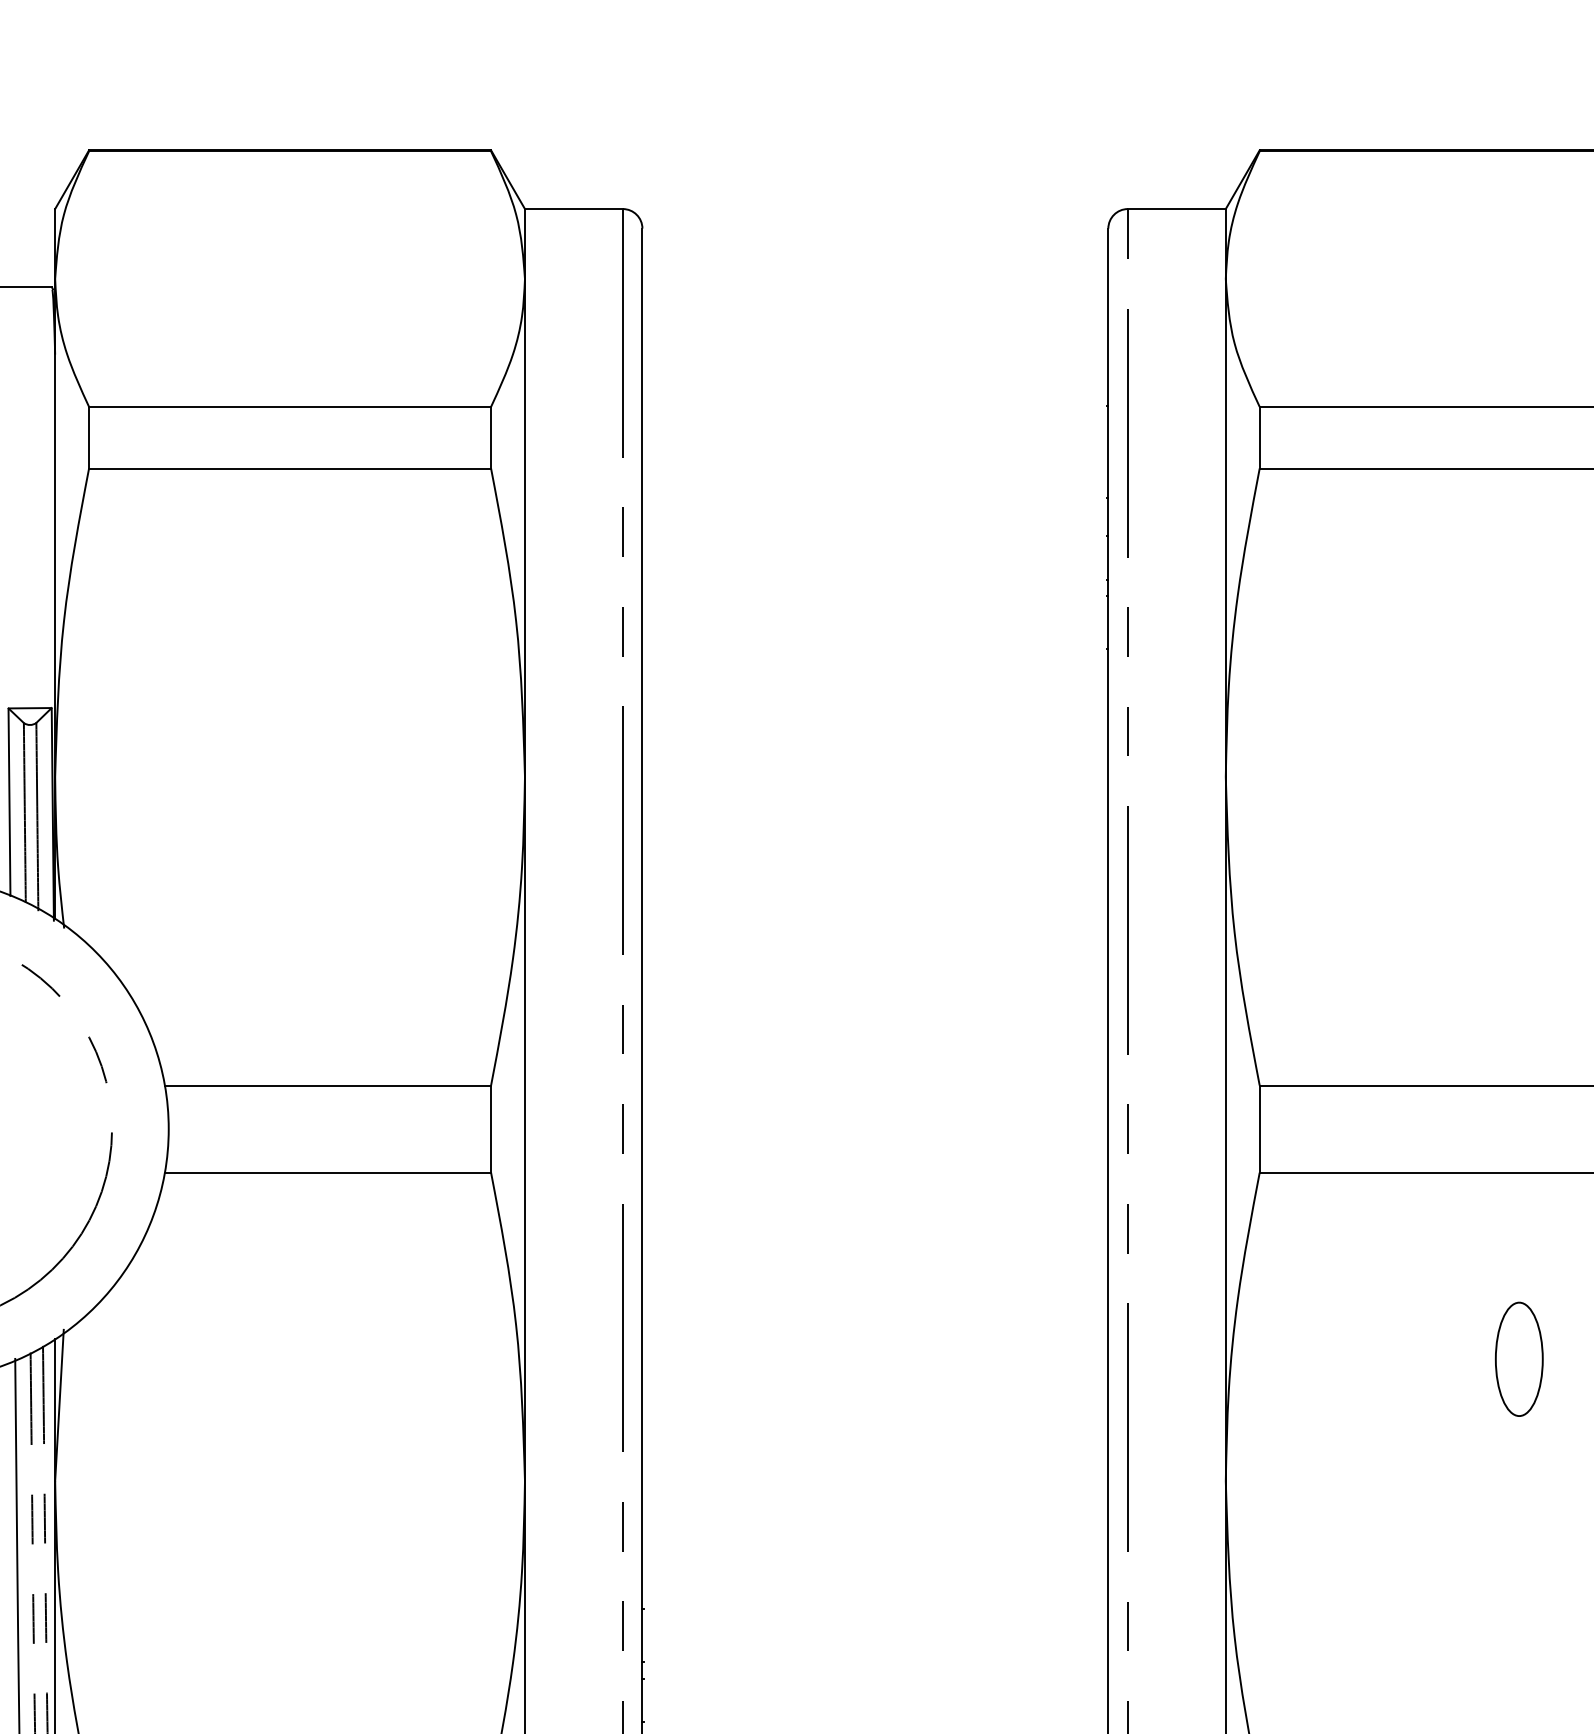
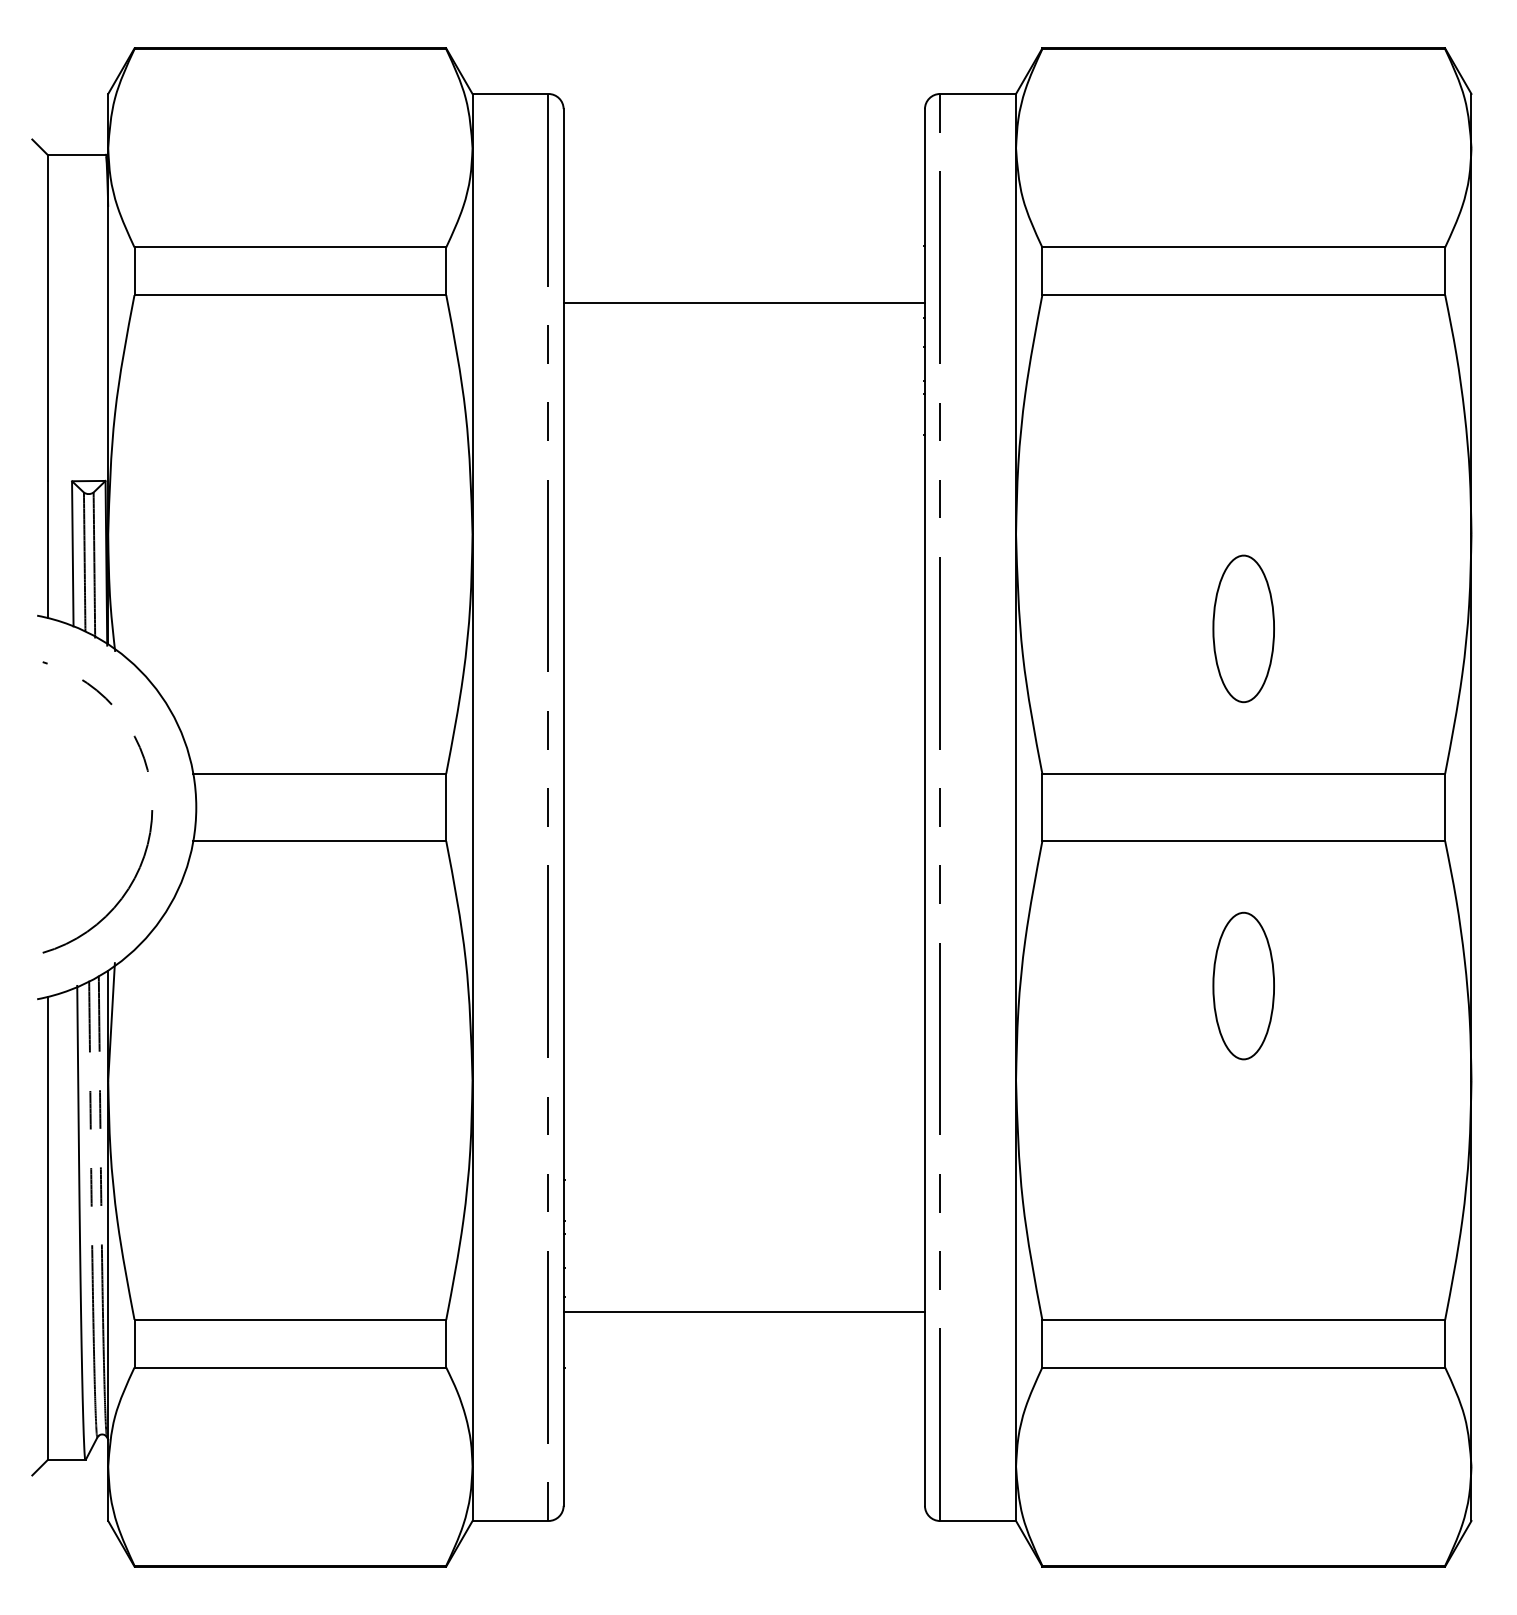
line: (874, 479) -> (743, 303), added
part: (1519, 898) -> (1243, 628), added
part: (1519, 1358) -> (1243, 985), size x1.67

